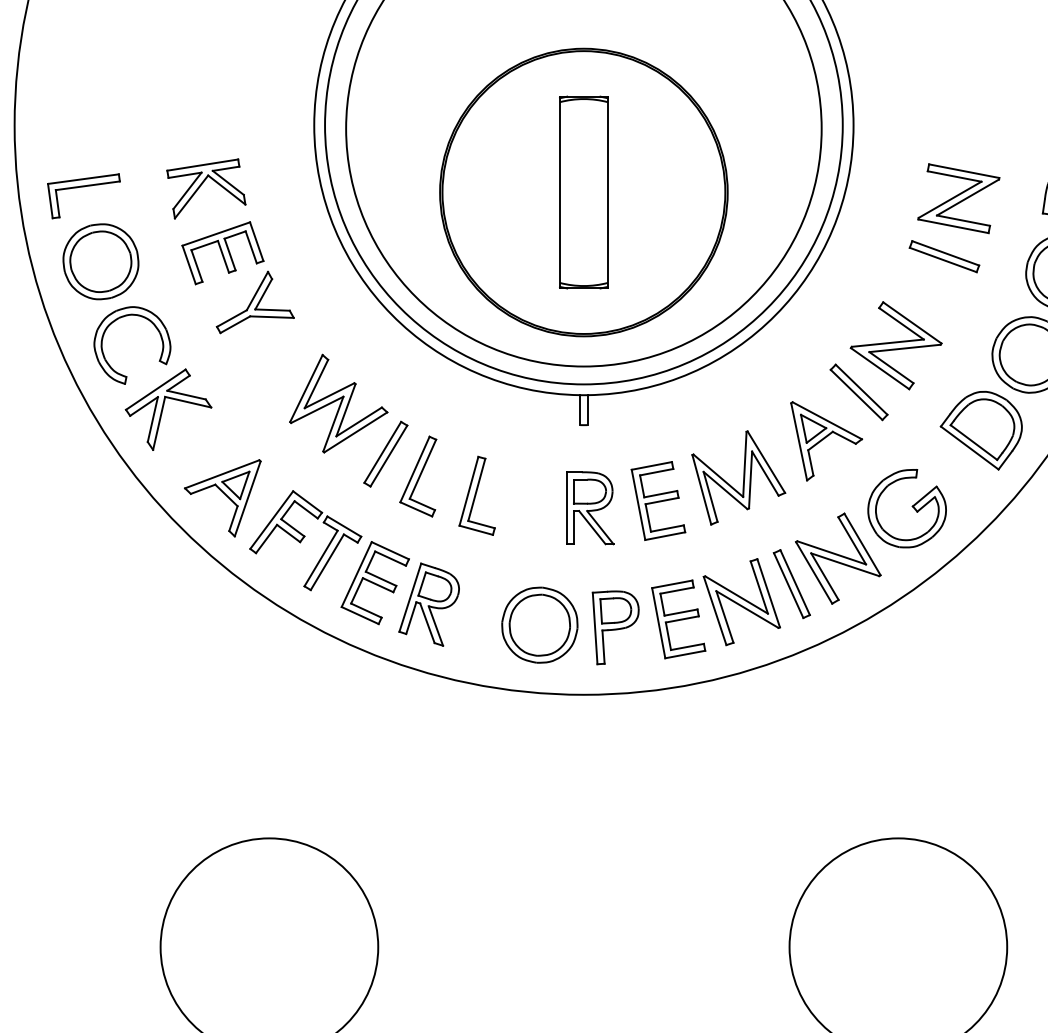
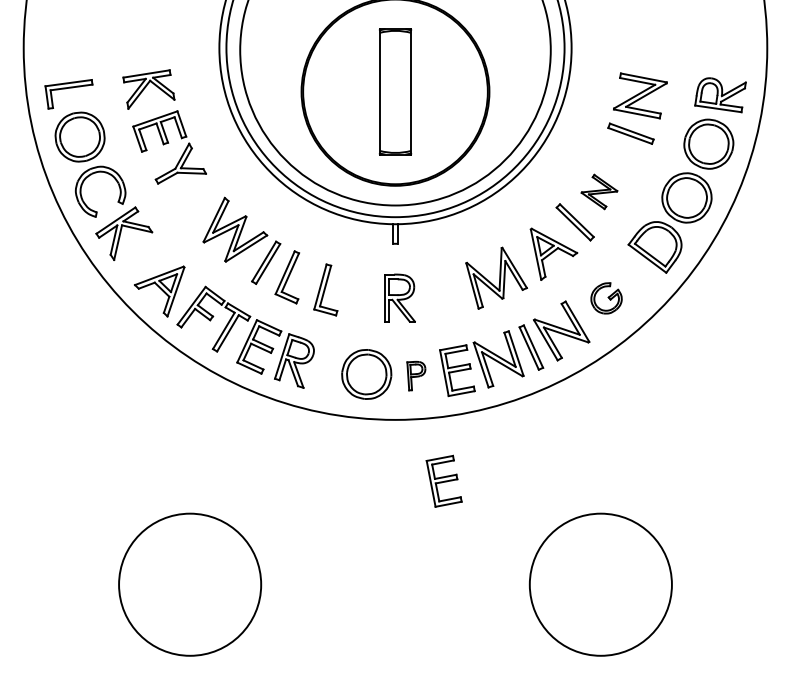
part: (896, 345) -> (599, 191), size x0.6
part: (657, 499) -> (443, 480), moved
part: (906, 508) -> (606, 298), size x0.6
part: (616, 626) -> (416, 375), size x0.6

